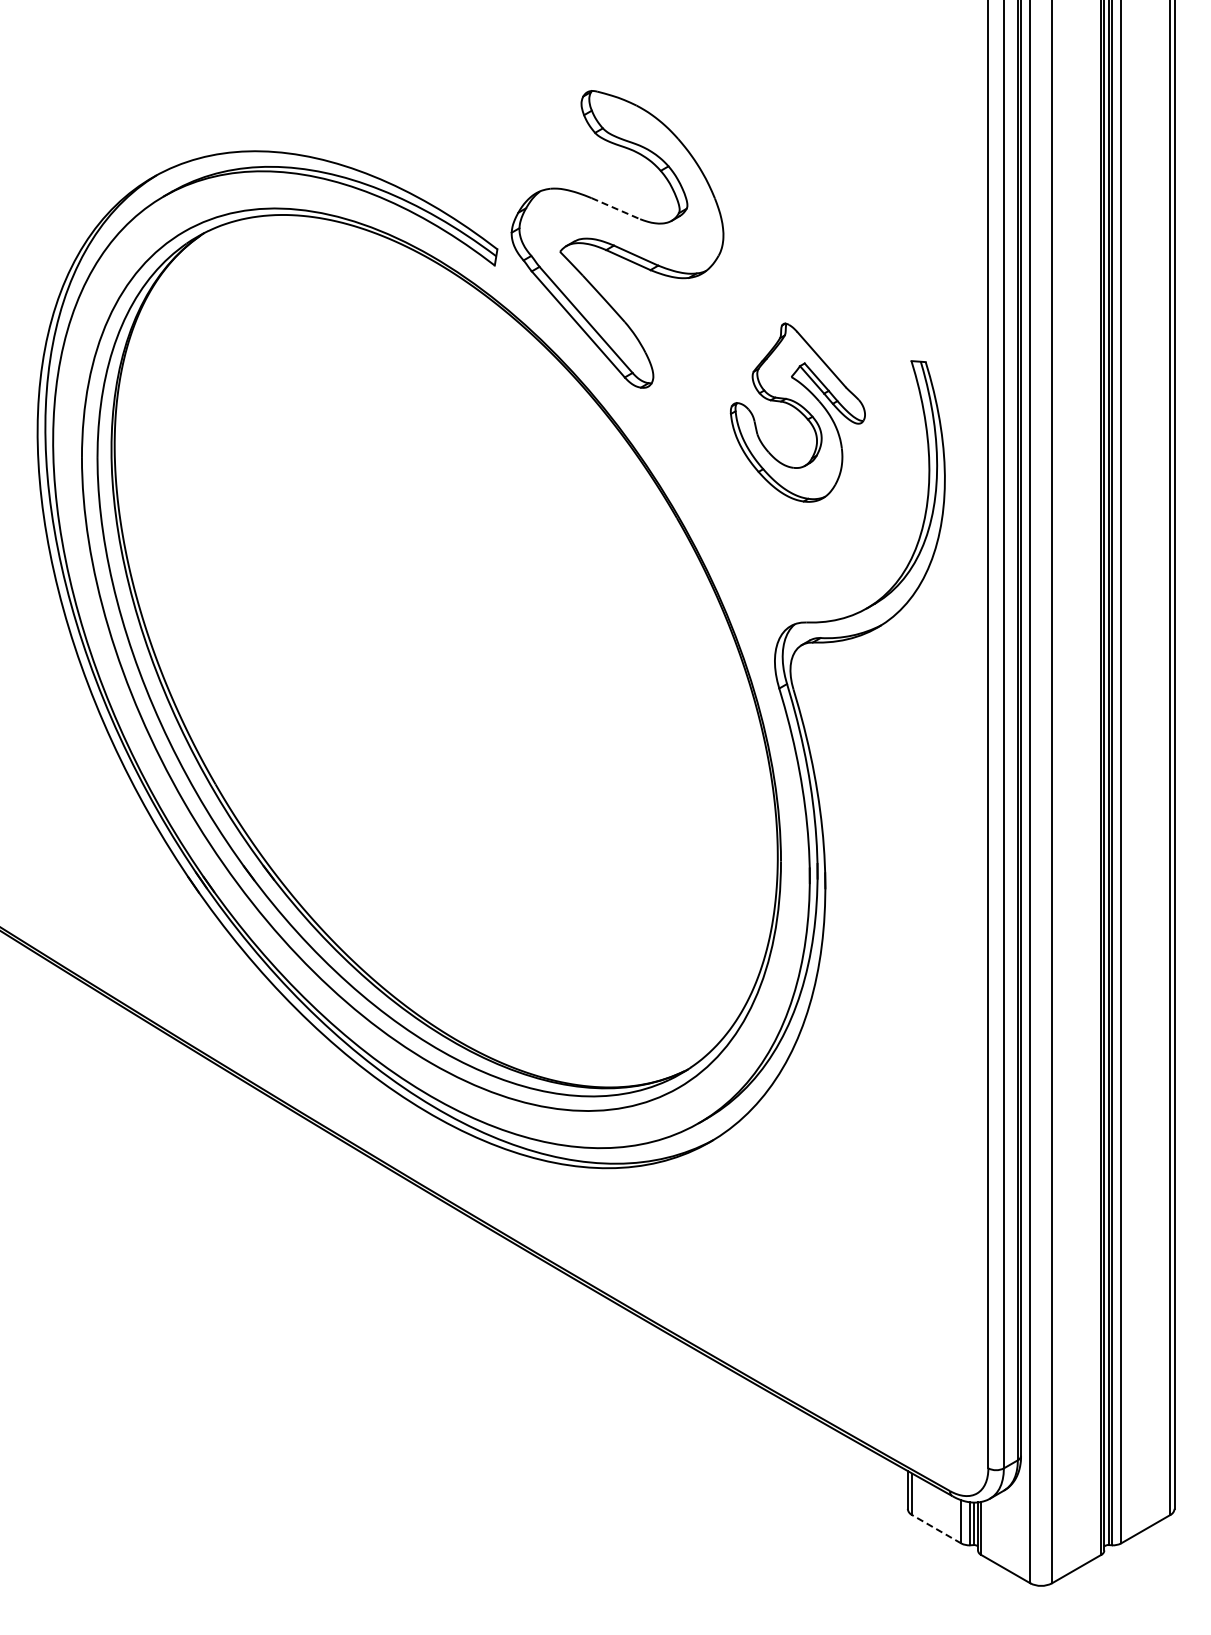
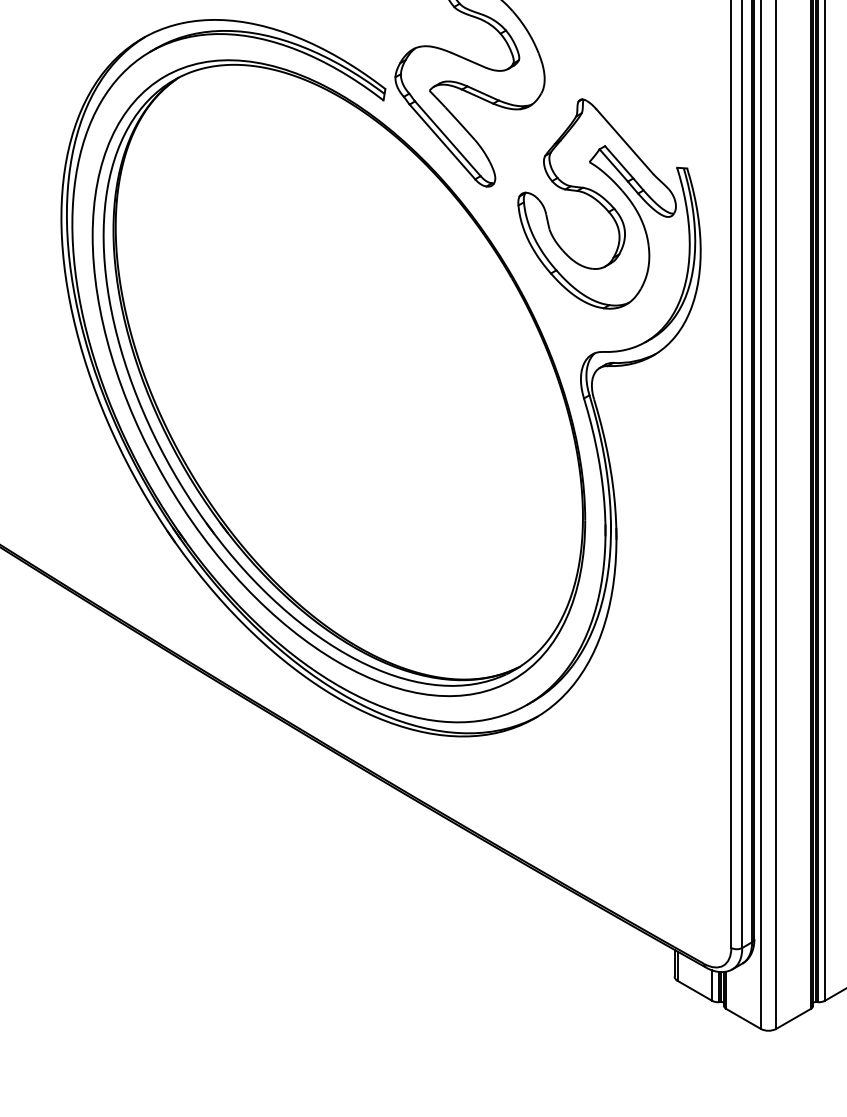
line: (616, 208) -> (469, 60), dashed -> solid
part: (797, 412) -> (596, 204), size x1.67
line: (936, 1529) -> (694, 991), dashed -> solid

